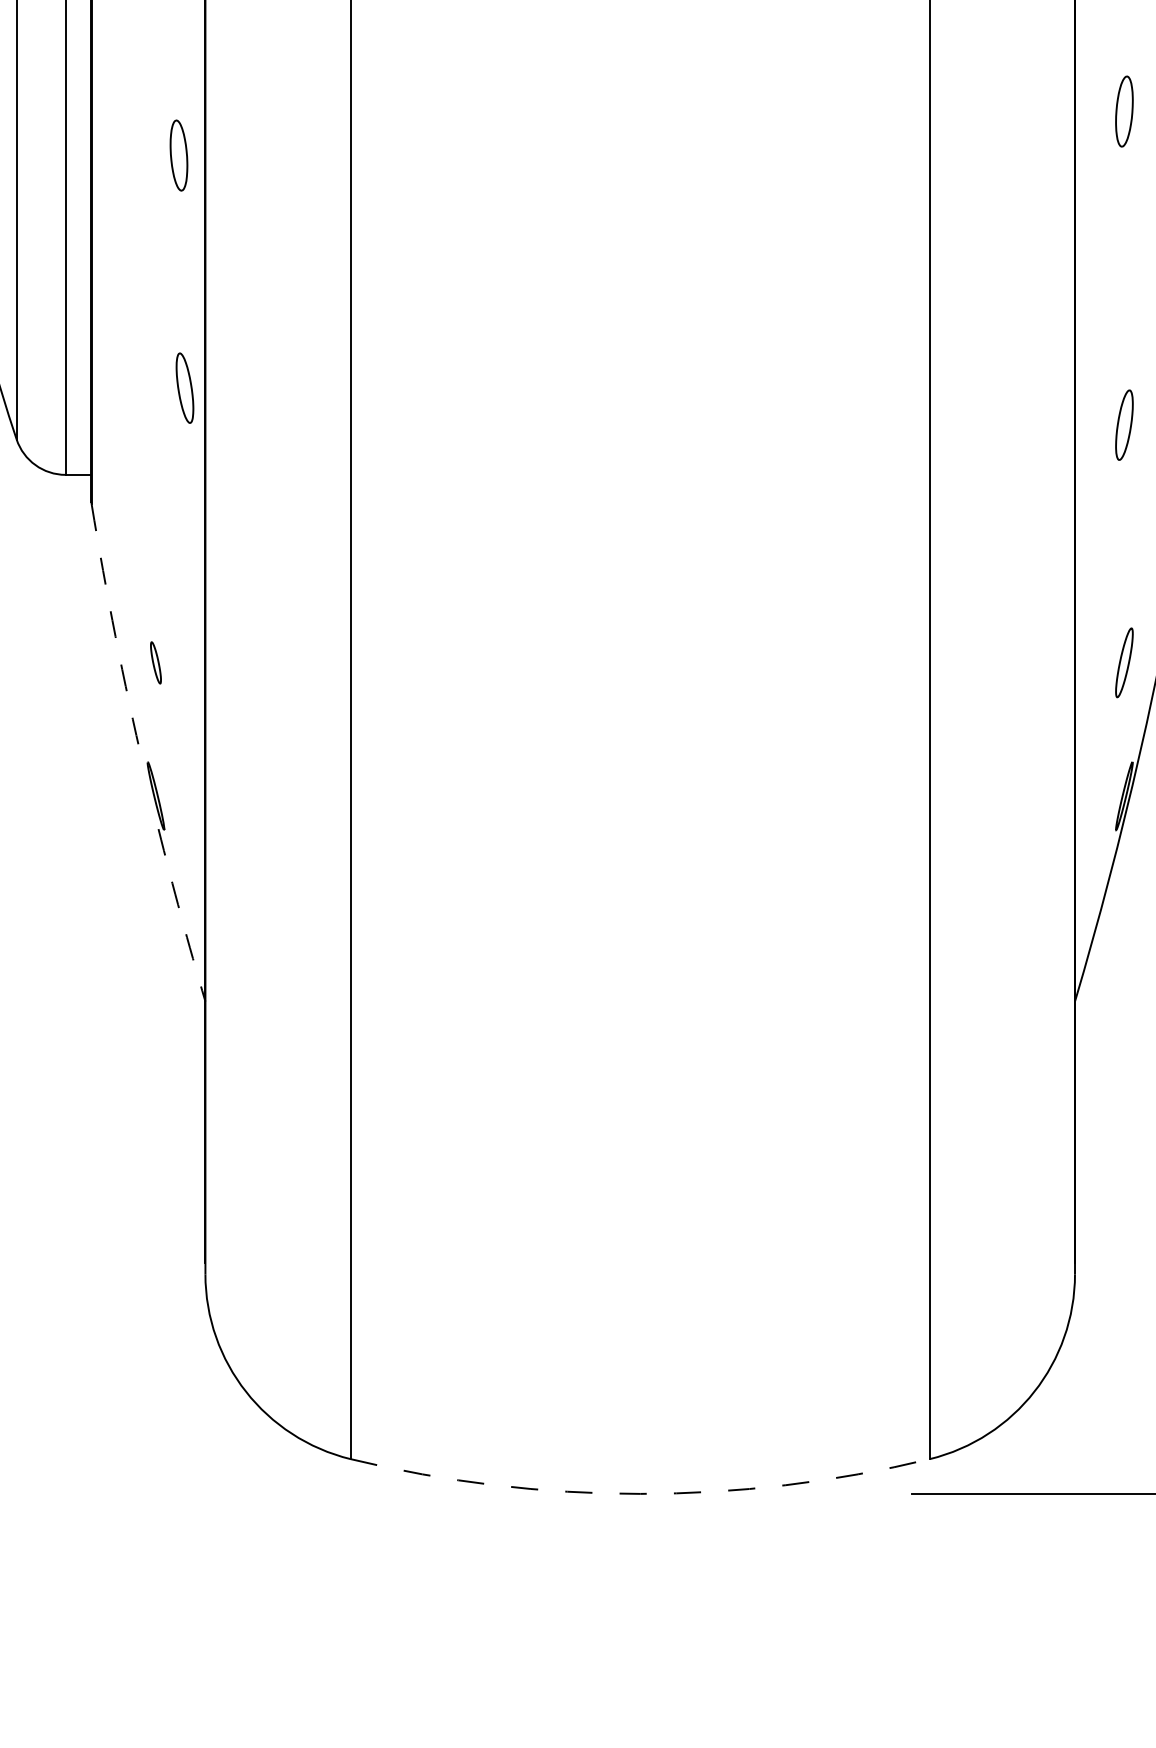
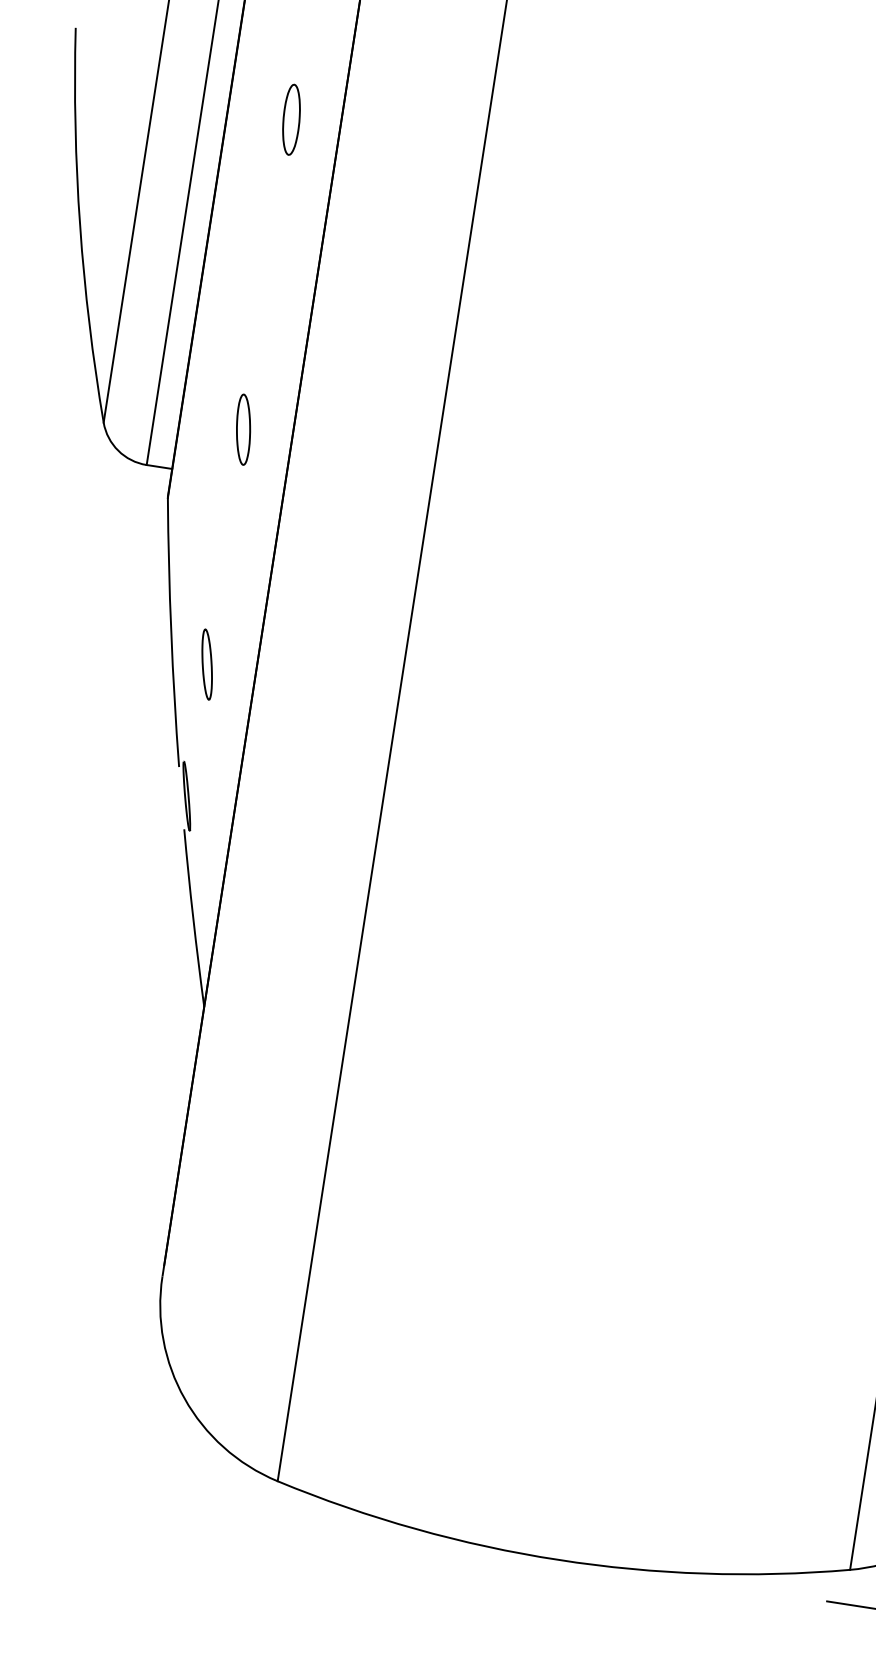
part: (178, 155) -> (291, 119), moved
part: (184, 387) -> (243, 428), moved
arc: (115, 636) -> (171, 632), dashed -> solid
part: (155, 662) -> (206, 664), size x1.67
arc: (181, 915) -> (193, 918), dashed -> solid
arc: (640, 1493) -> (558, 1559), dashed -> solid

